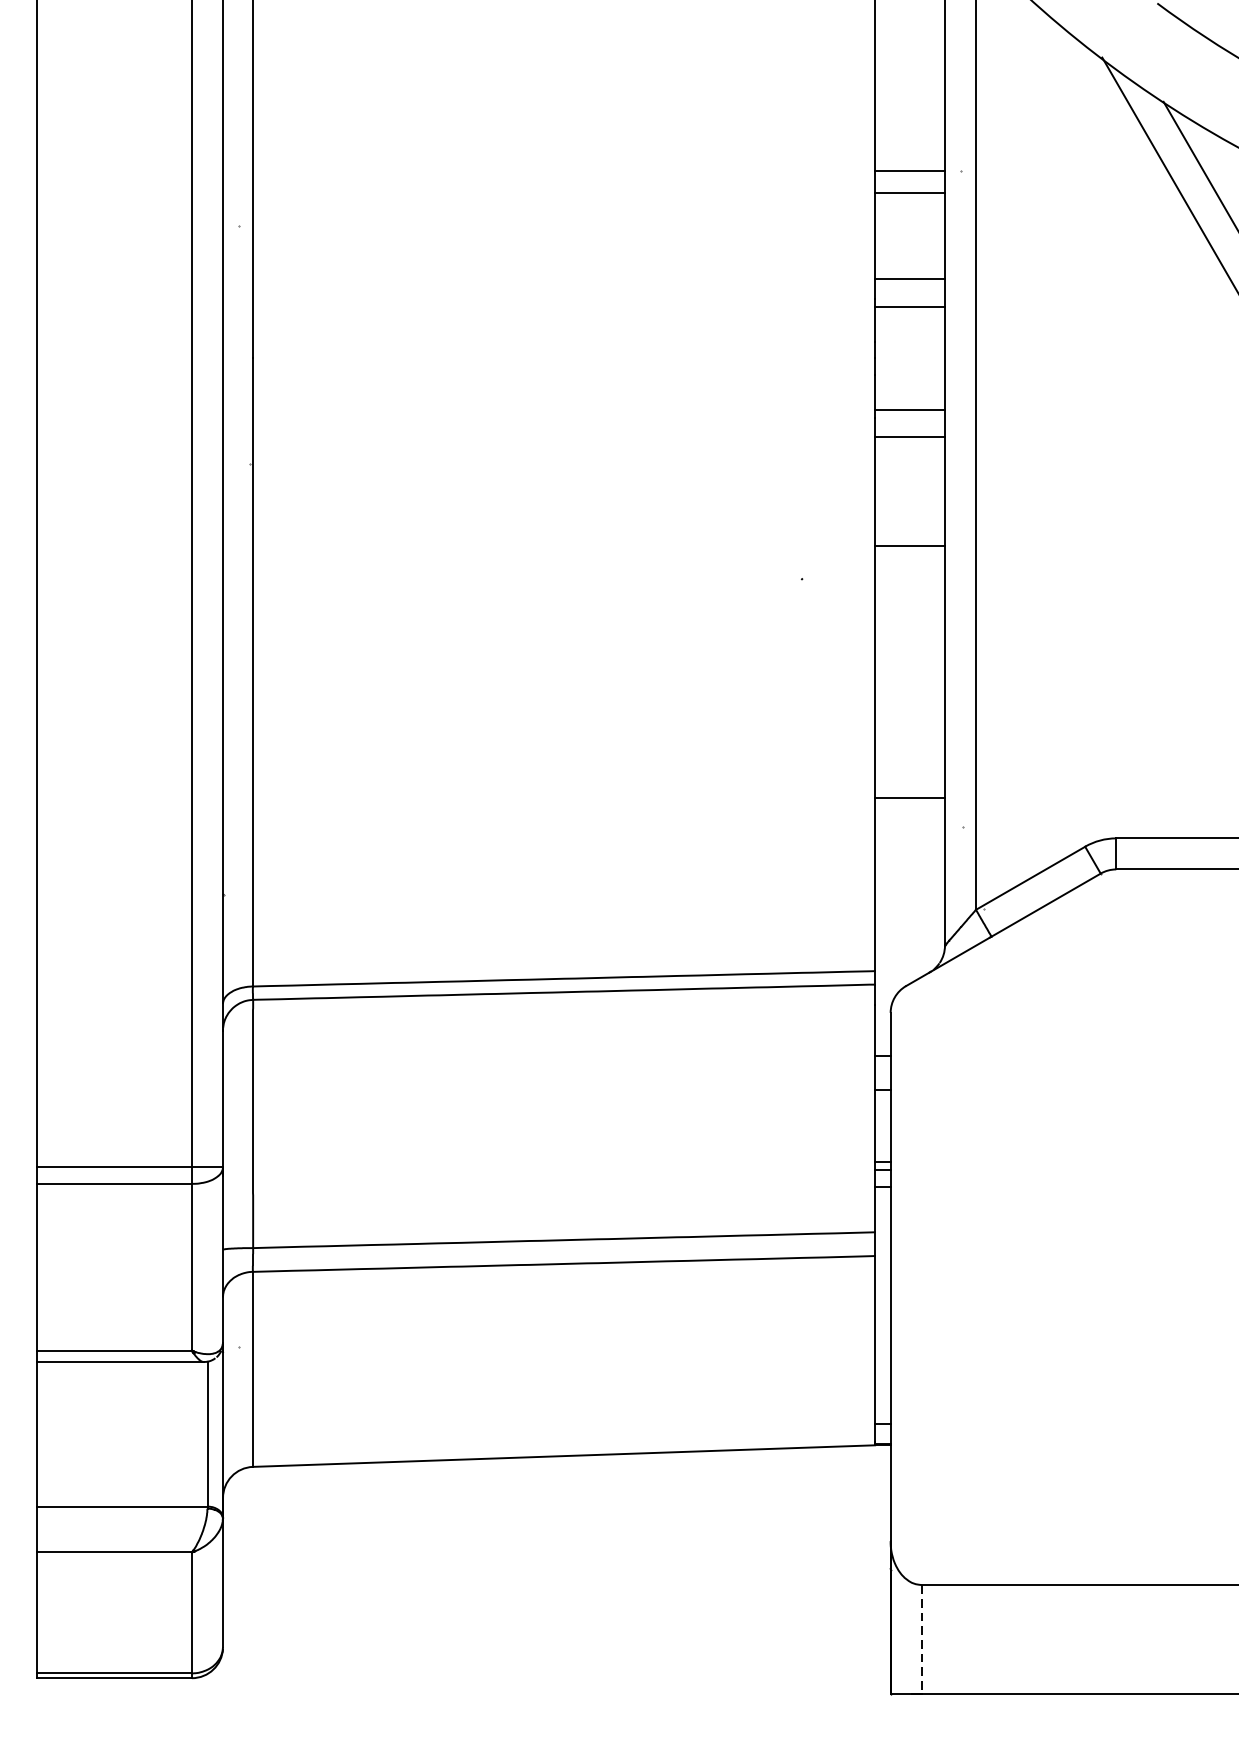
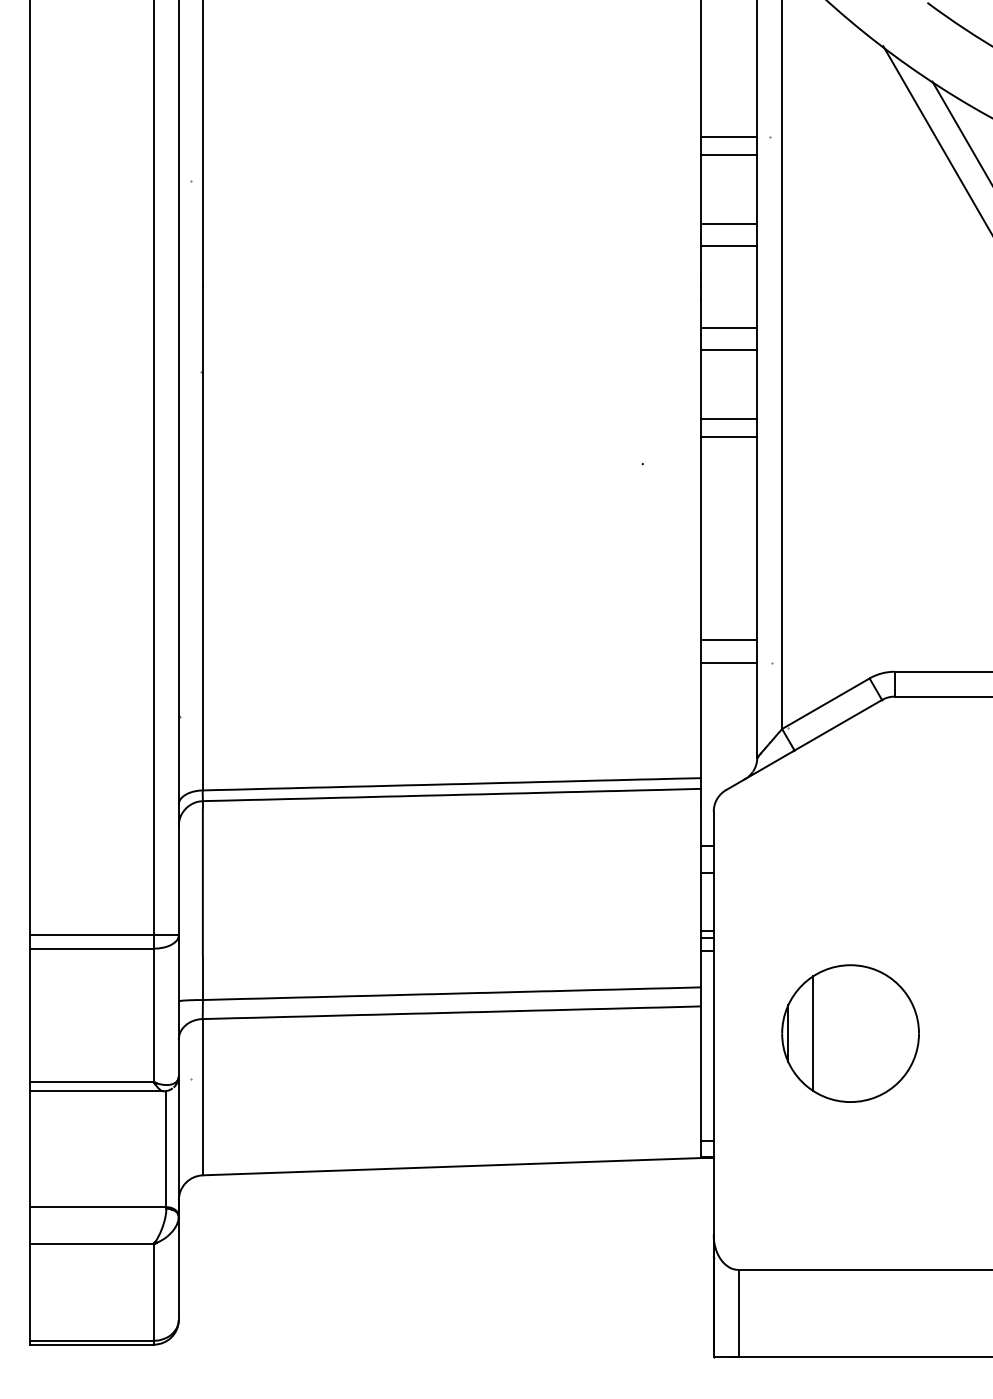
line: (910, 523) -> (729, 419), added
line: (910, 828) -> (729, 663), added
part: (1061, 1289) -> (850, 1033), added
line: (921, 1639) -> (738, 1313), dashed -> solid

